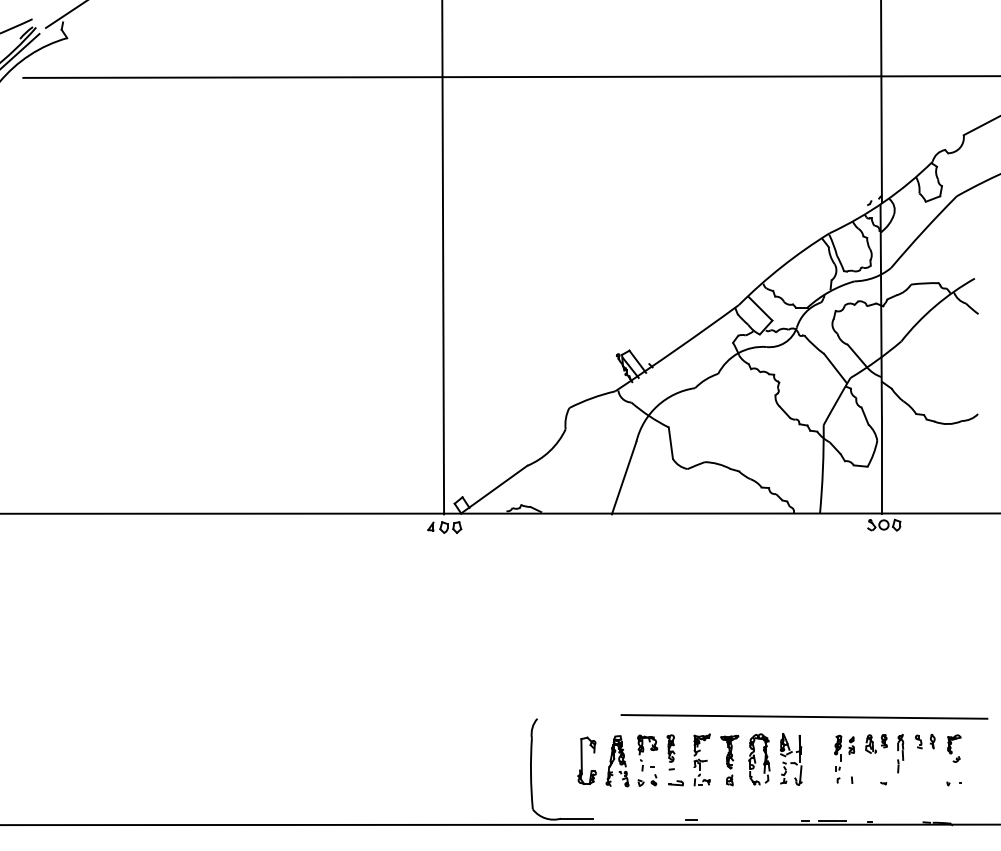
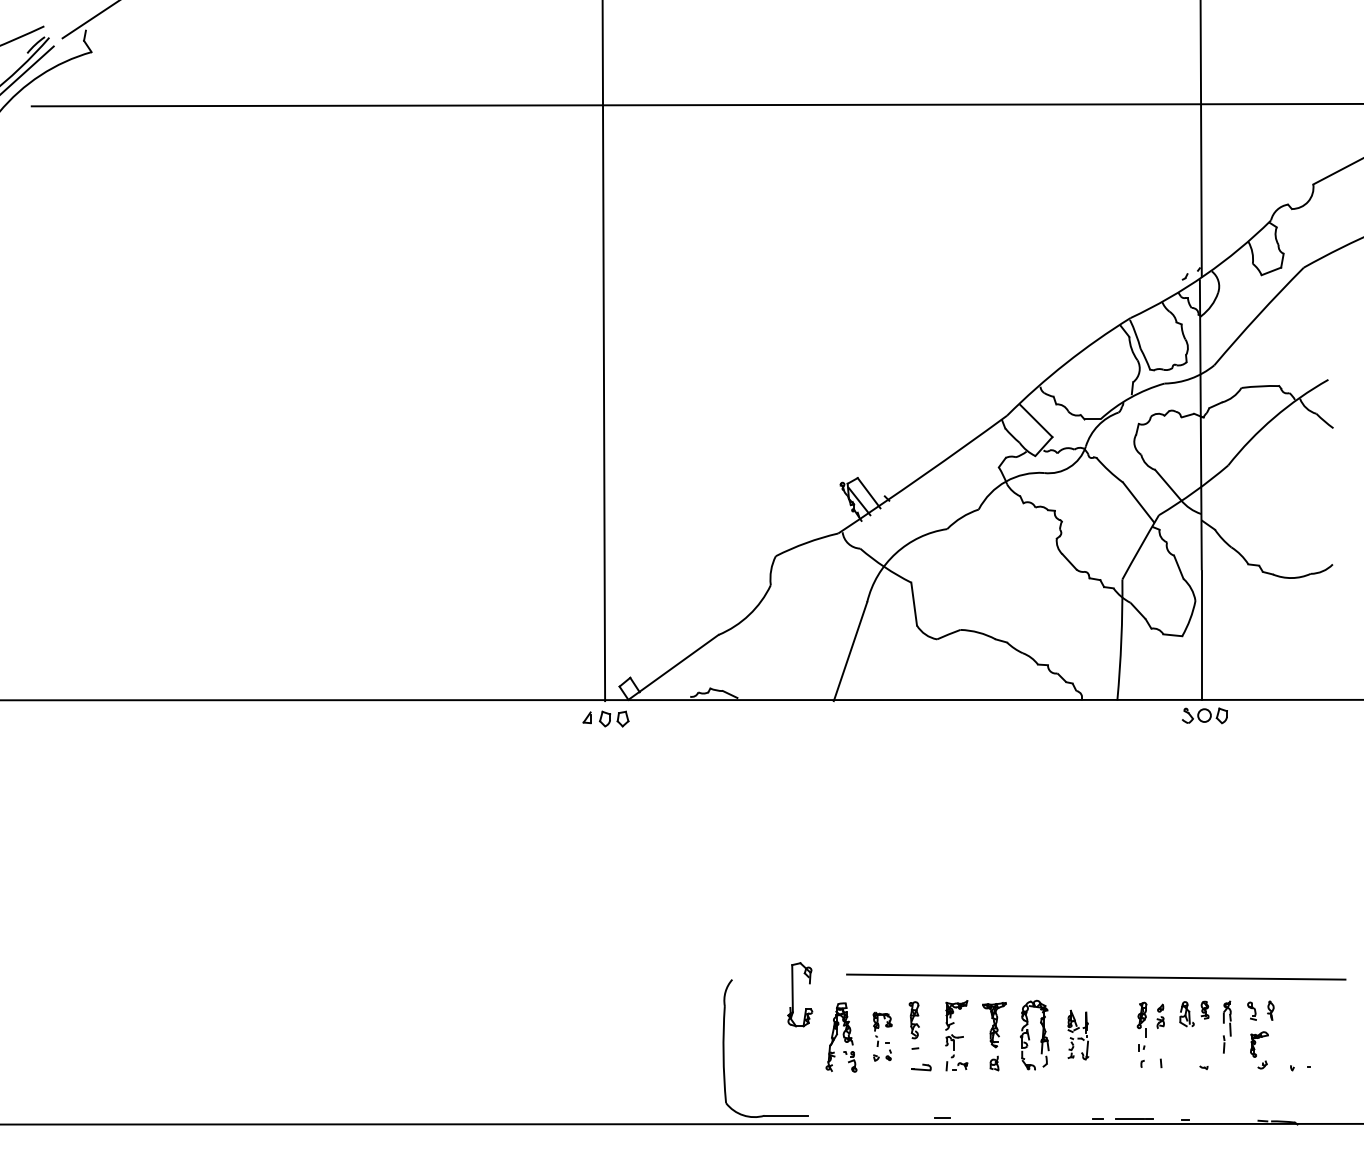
part: (954, 748) -> (1259, 1050), moved
part: (791, 759) -> (1078, 1035), size x0.7
part: (586, 760) -> (799, 994), moved
part: (647, 760) -> (882, 1036), size x0.7

